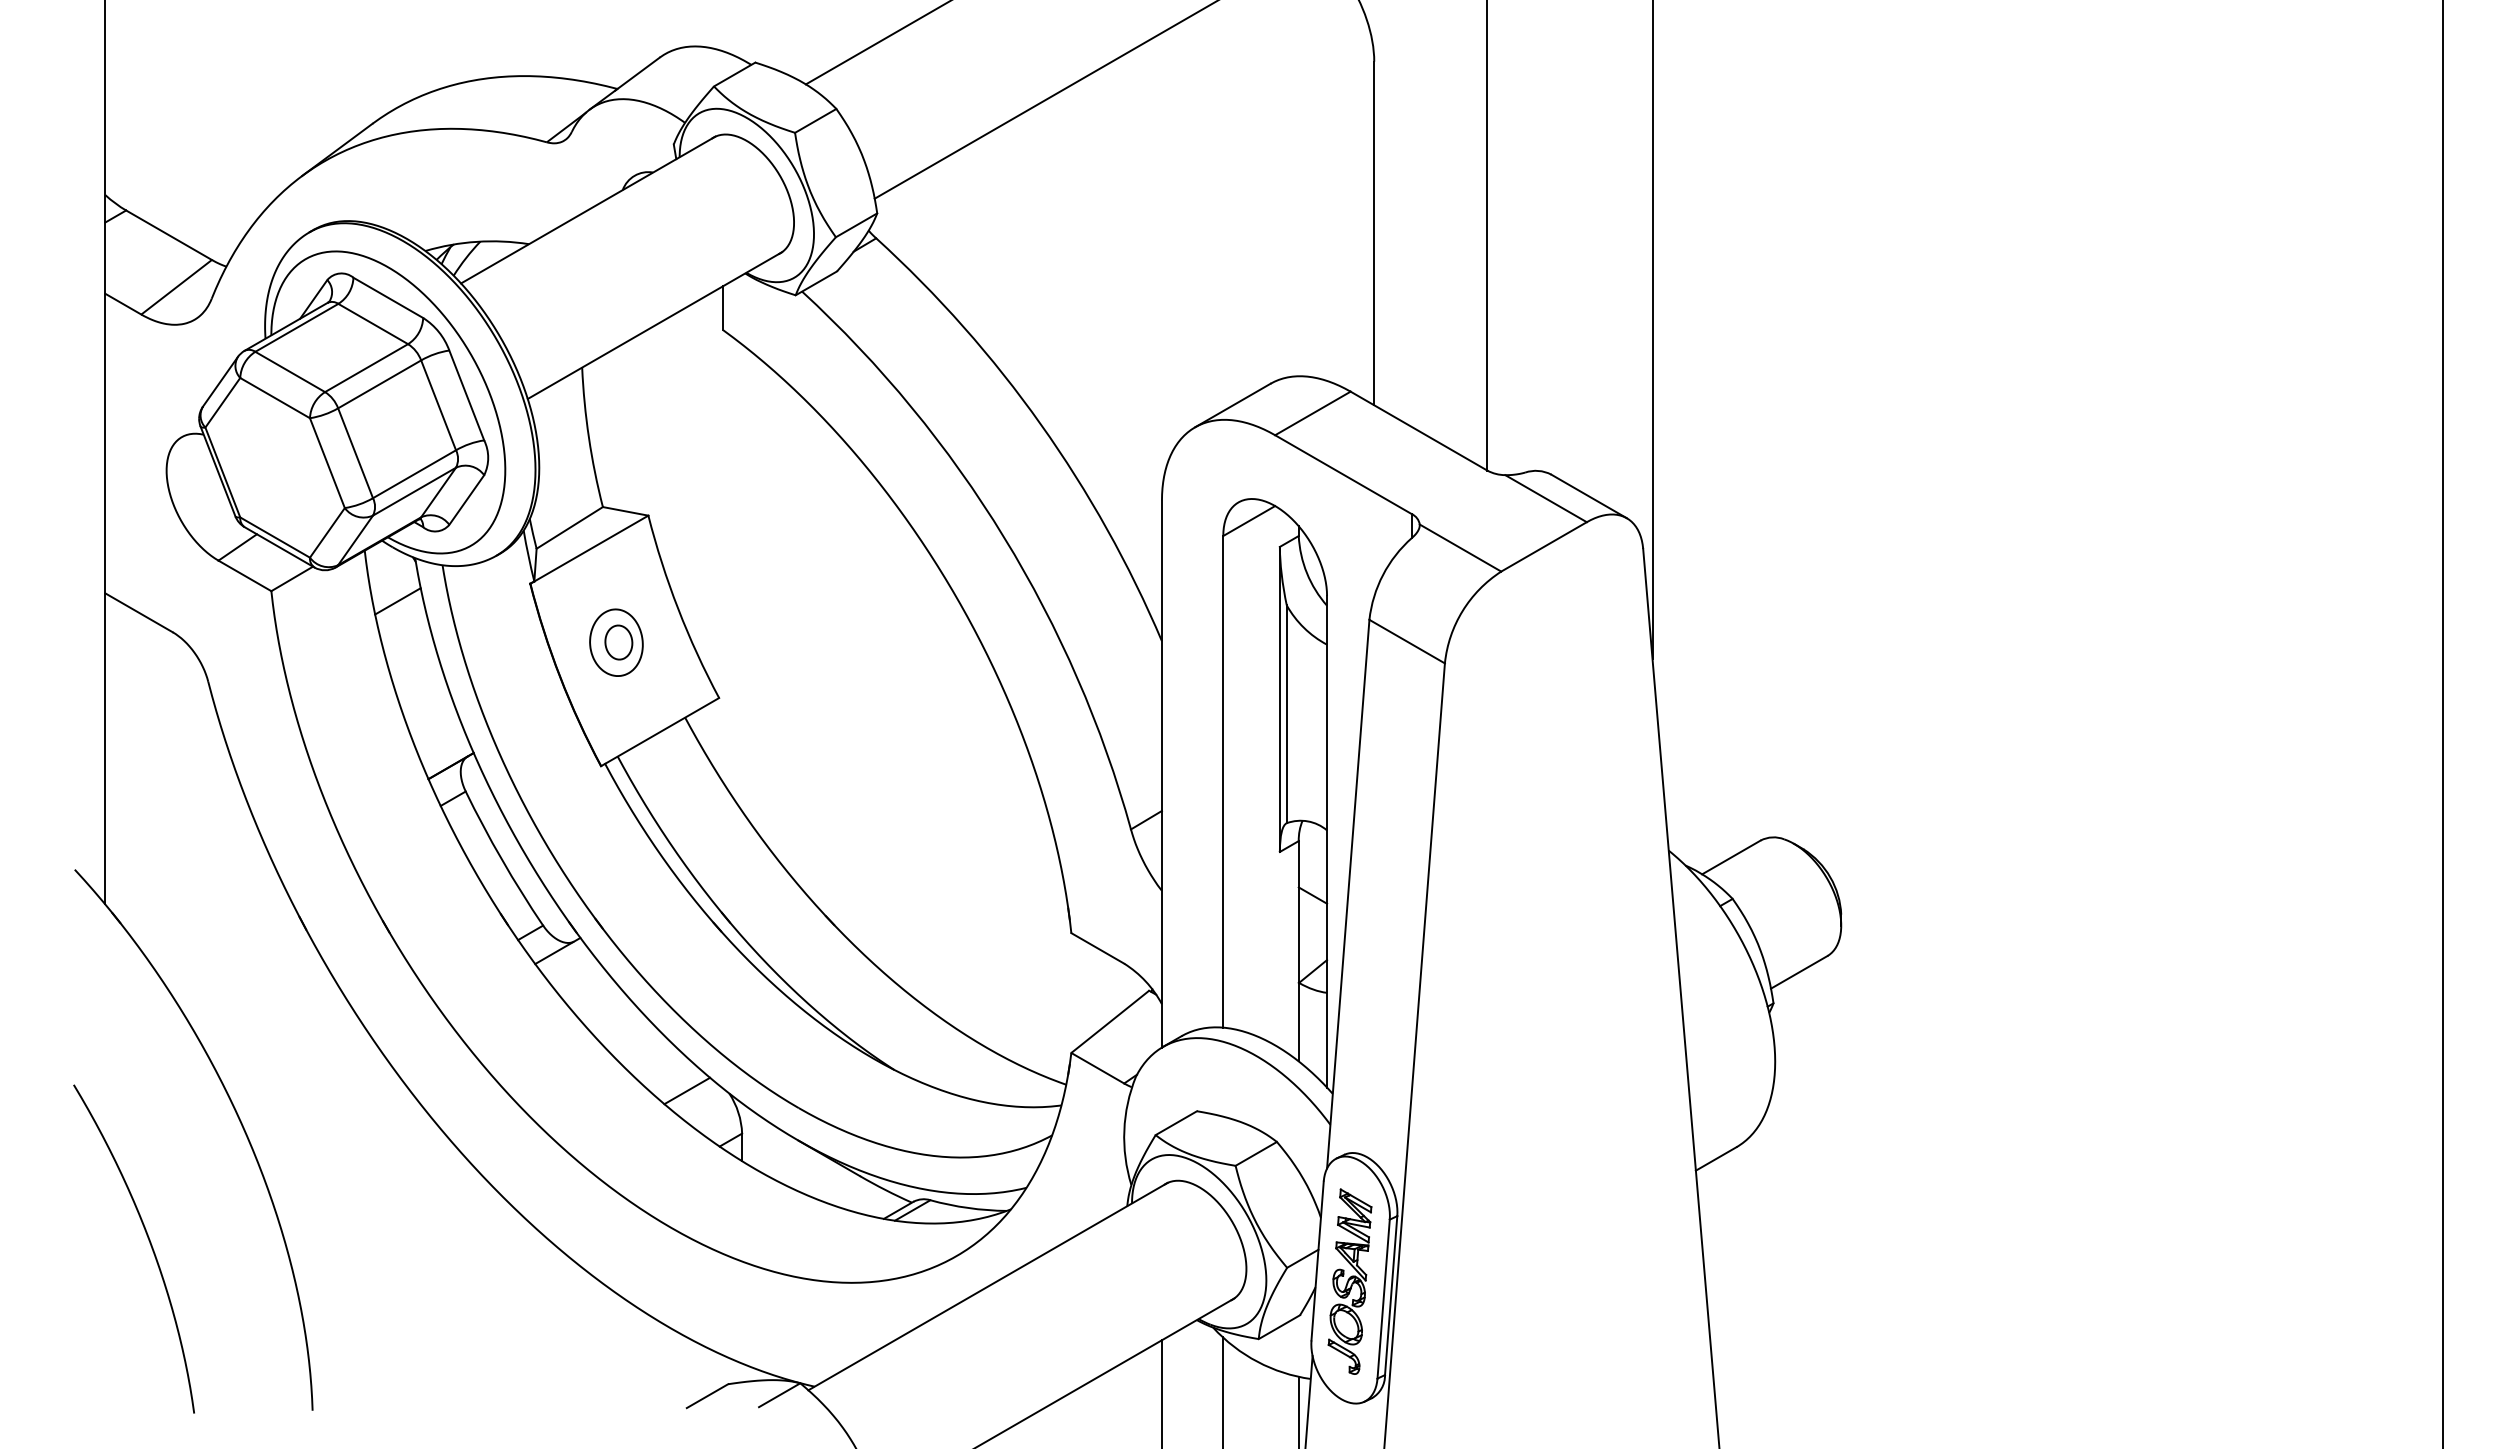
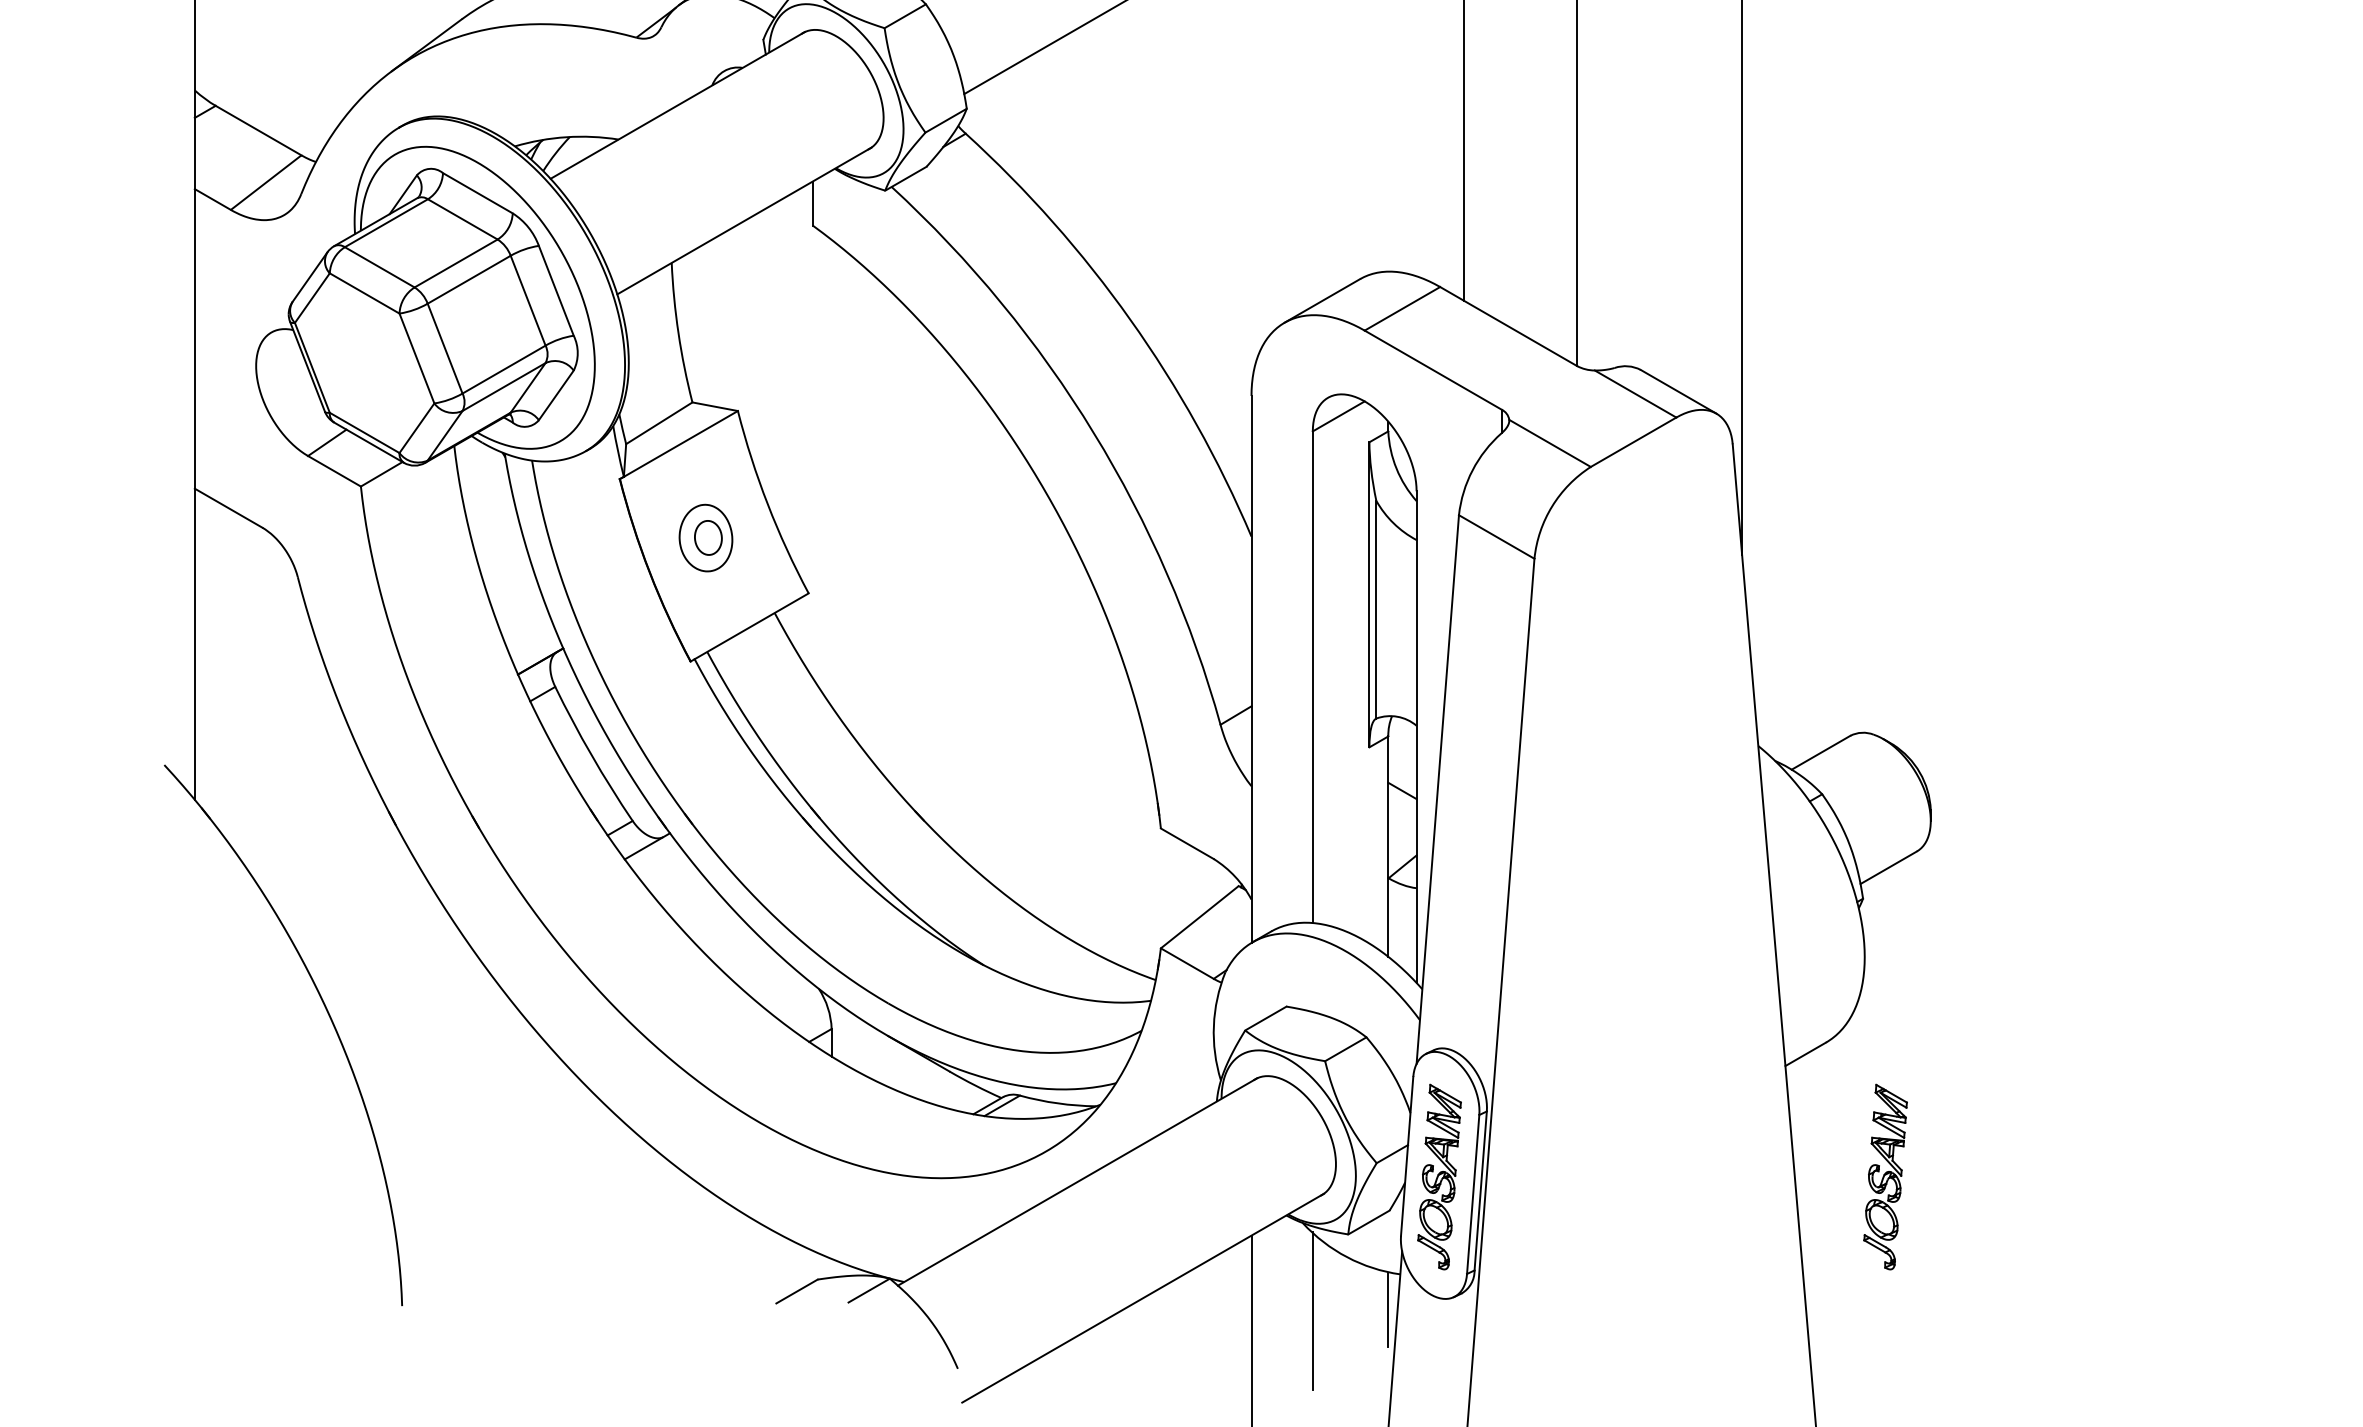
line: (397, 601) -> (487, 496), removed
line: (687, 1090) -> (777, 985), removed
curve: (149, 1243) -> (239, 1138), removed
part: (1795, 1281) -> (1885, 1176), added

